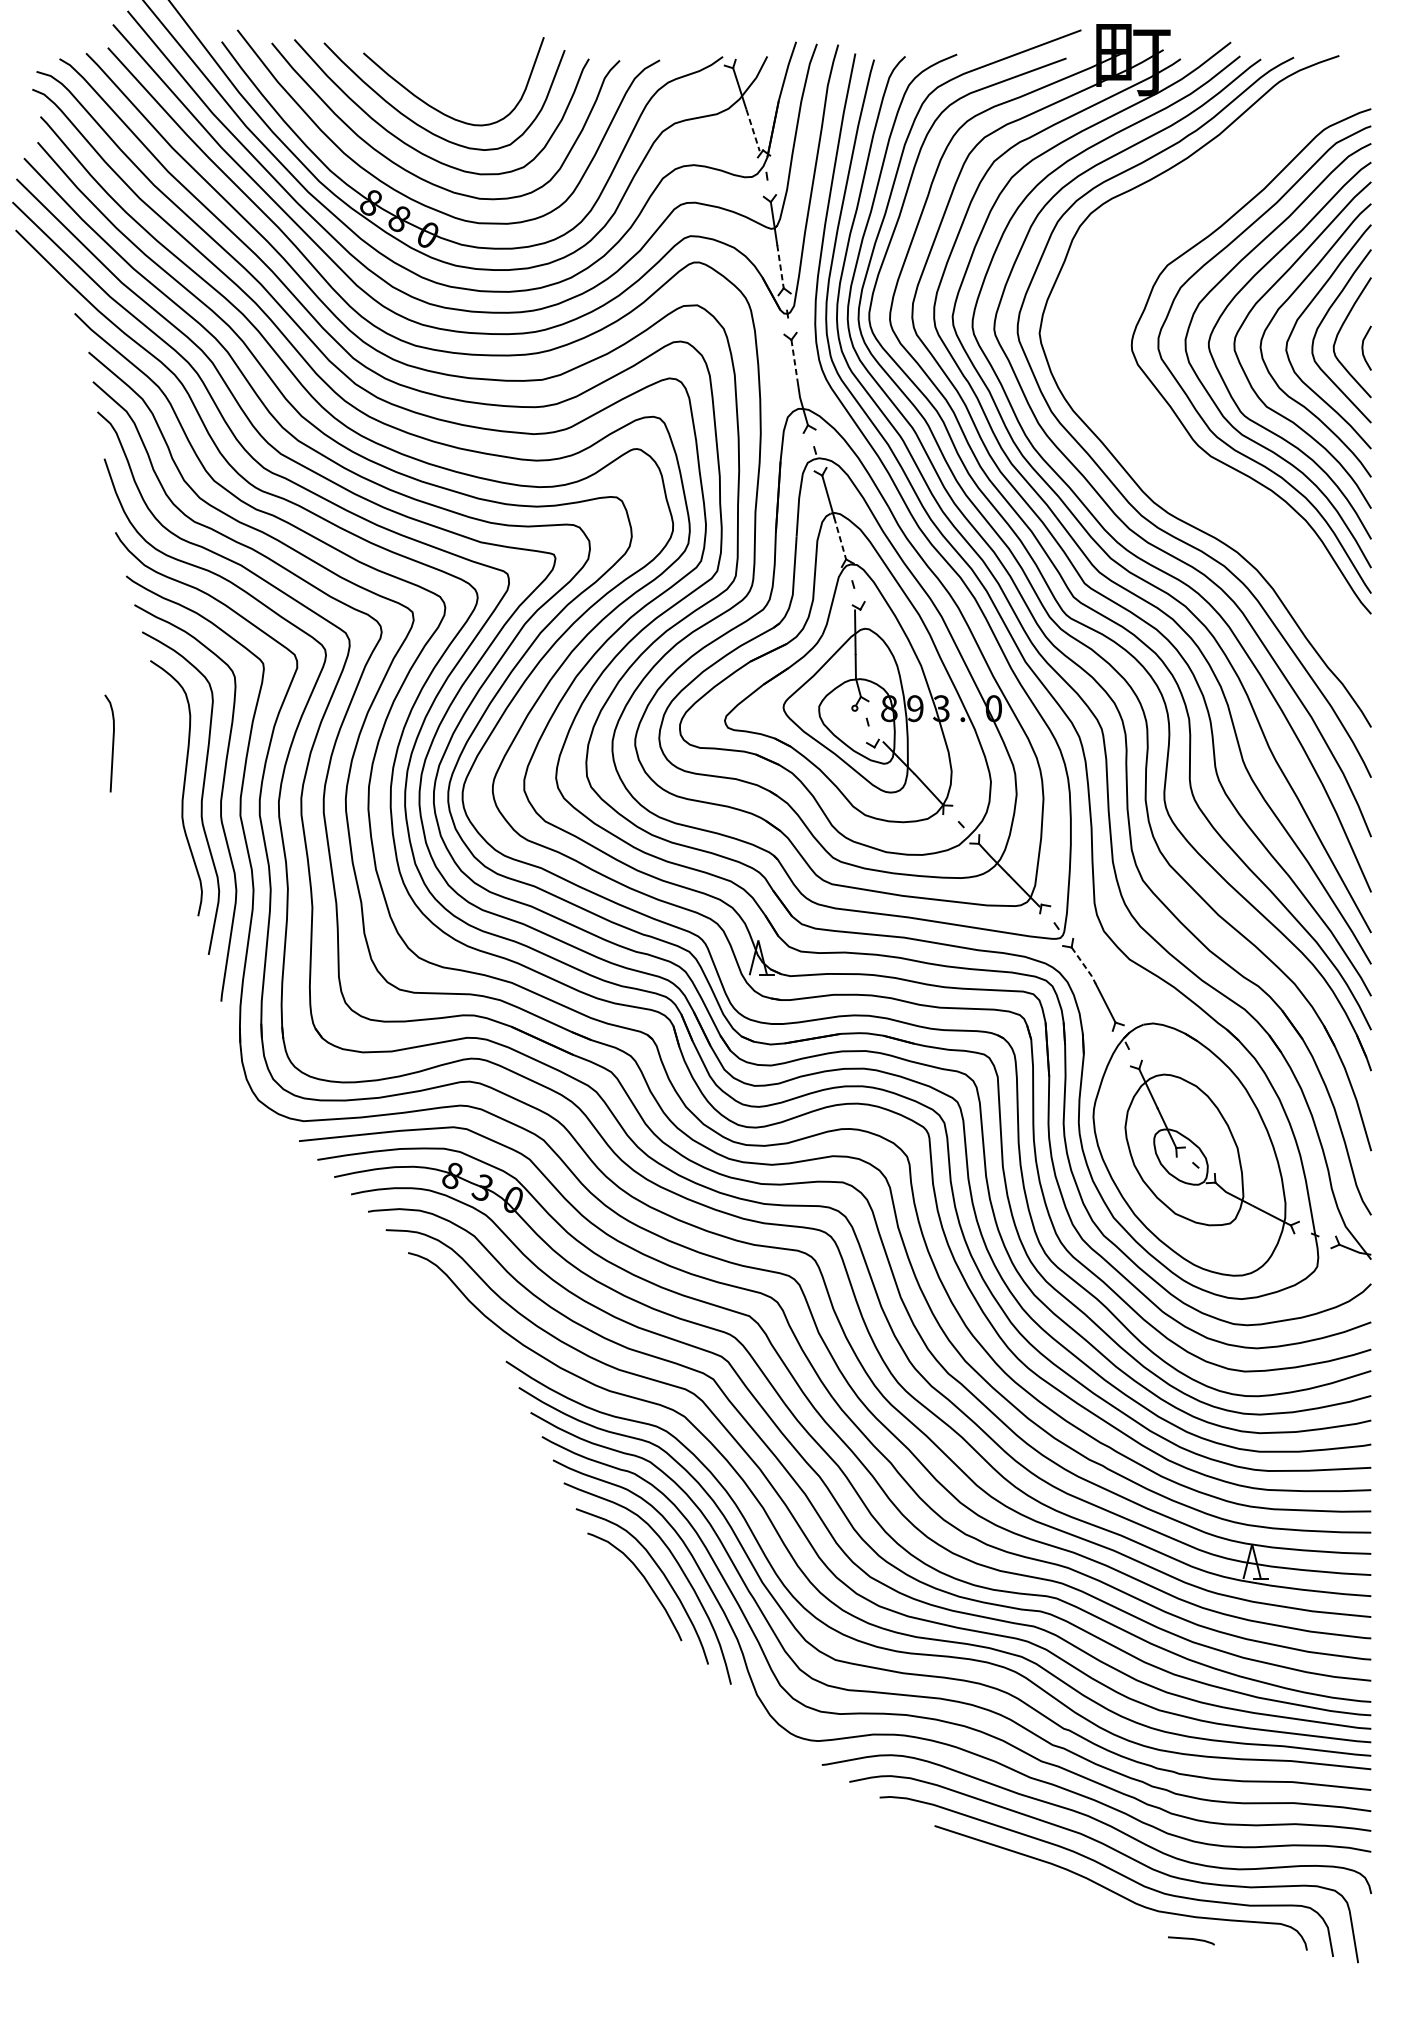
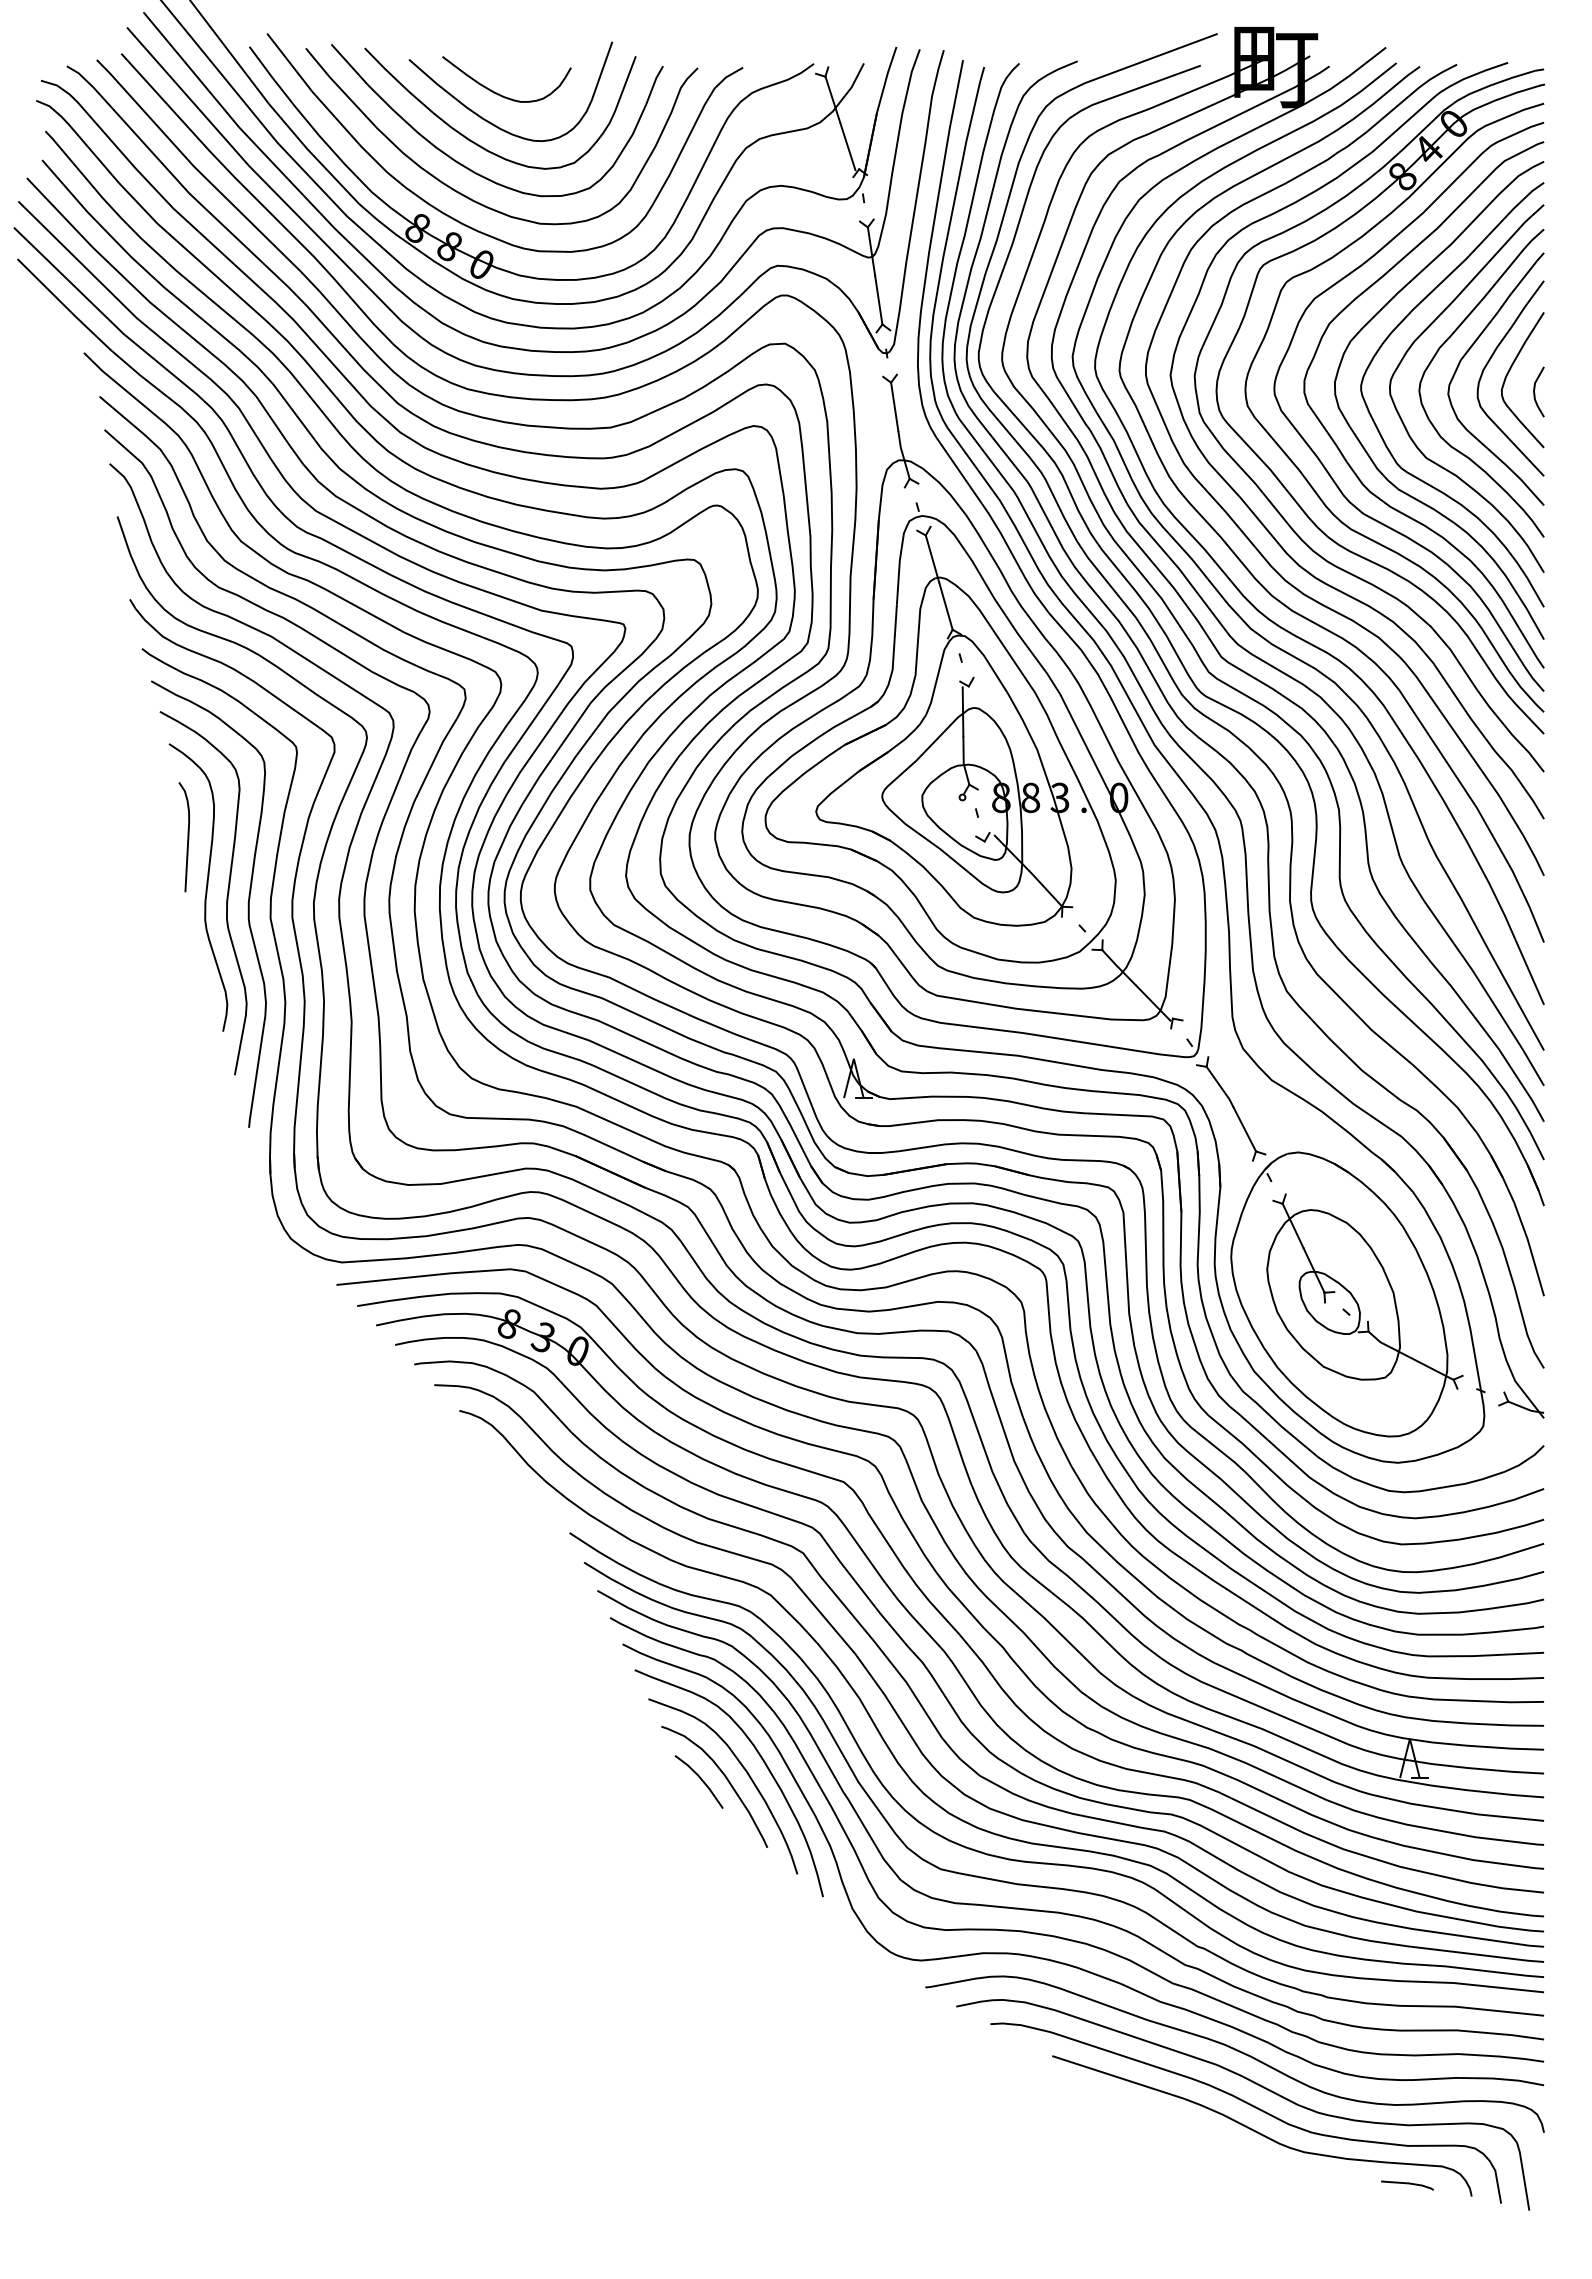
curve: (445, 84) -> (501, 94), added
line: (752, 130) -> (847, 146), dashed -> solid
line: (780, 266) -> (878, 300), dashed -> solid
line: (794, 361) -> (894, 406), dashed -> solid
part: (1156, 419) -> (1302, 472), added
line: (839, 538) -> (945, 606), dashed -> solid
text: (915, 708) -> (1030, 797), 9 -> 8
curve: (112, 743) -> (187, 837), moved
line: (1084, 965) -> (1221, 1087), dashed -> solid
line: (622, 1580) -> (700, 1779), added
line: (1191, 1939) -> (1407, 2184), moved

